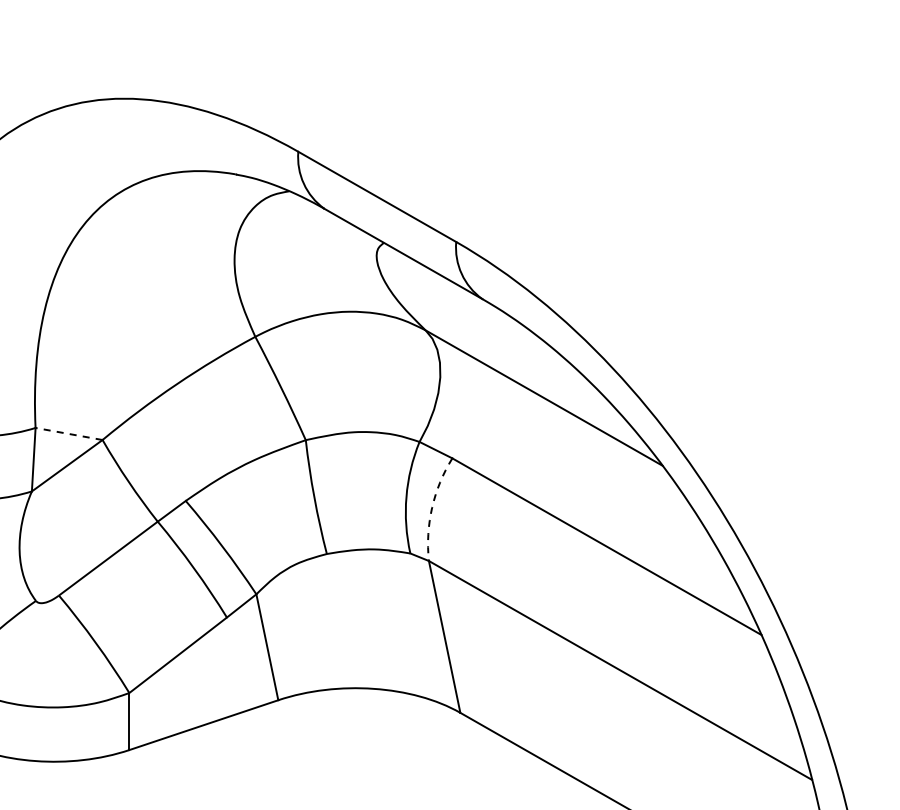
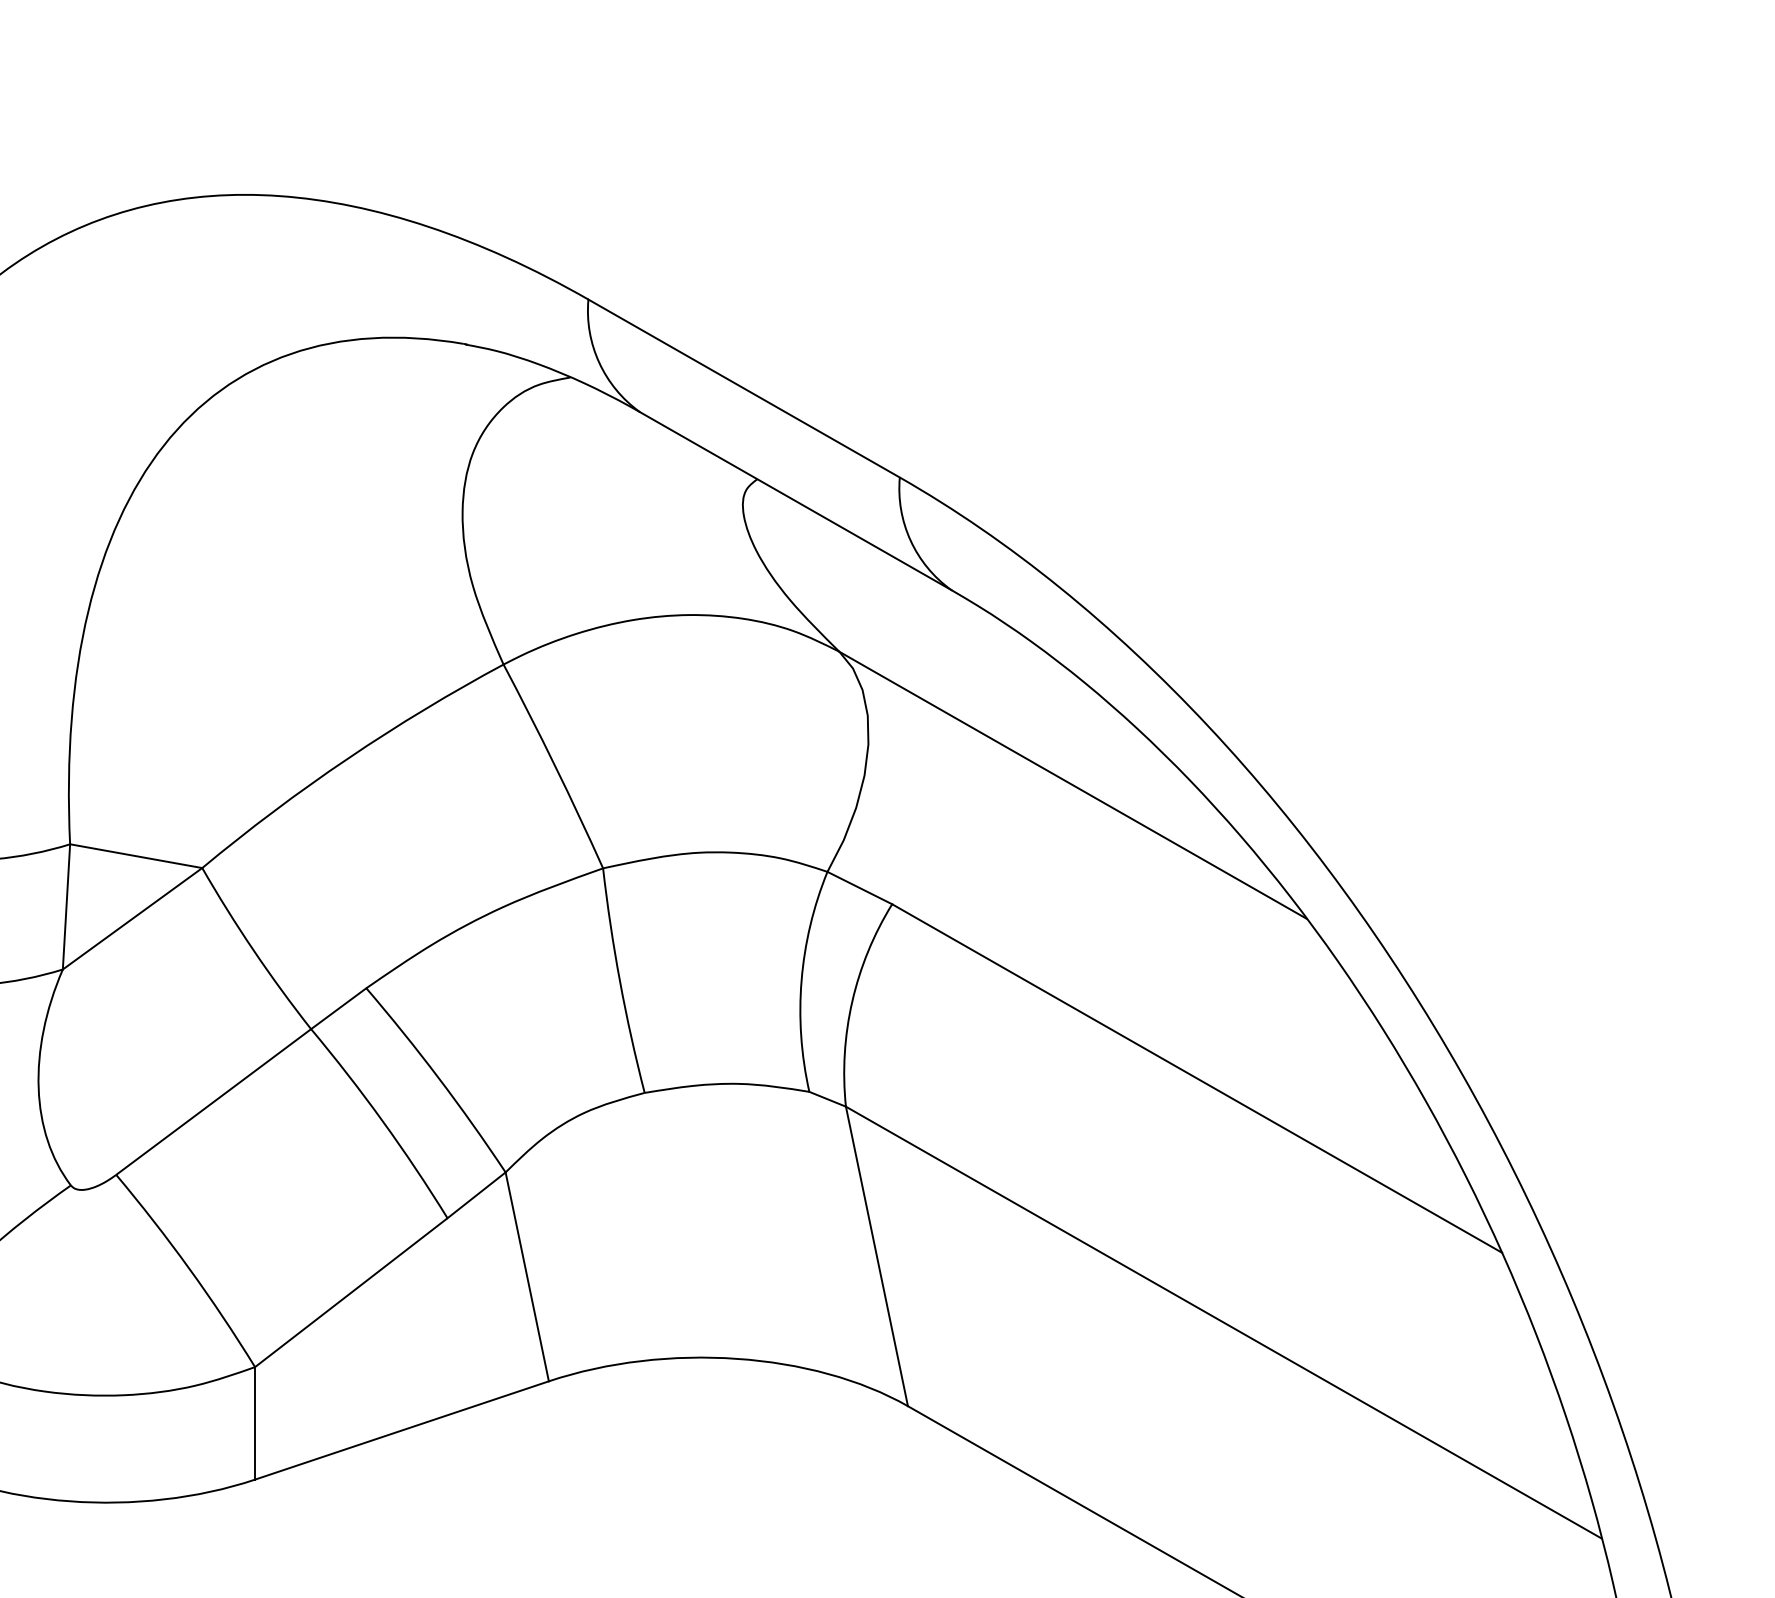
line: (68, 433) -> (135, 855), dashed -> solid
arc: (432, 507) -> (852, 1001), dashed -> solid

